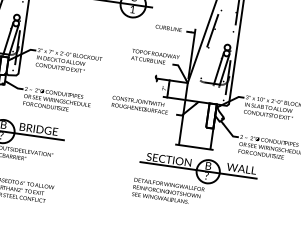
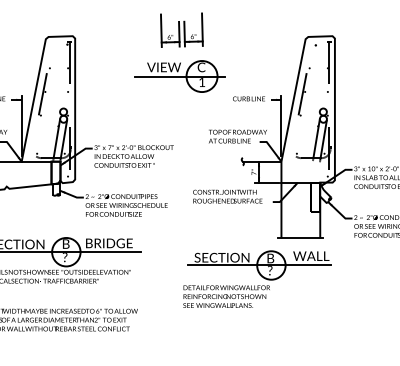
part: (195, 180) -> (257, 278), moved

